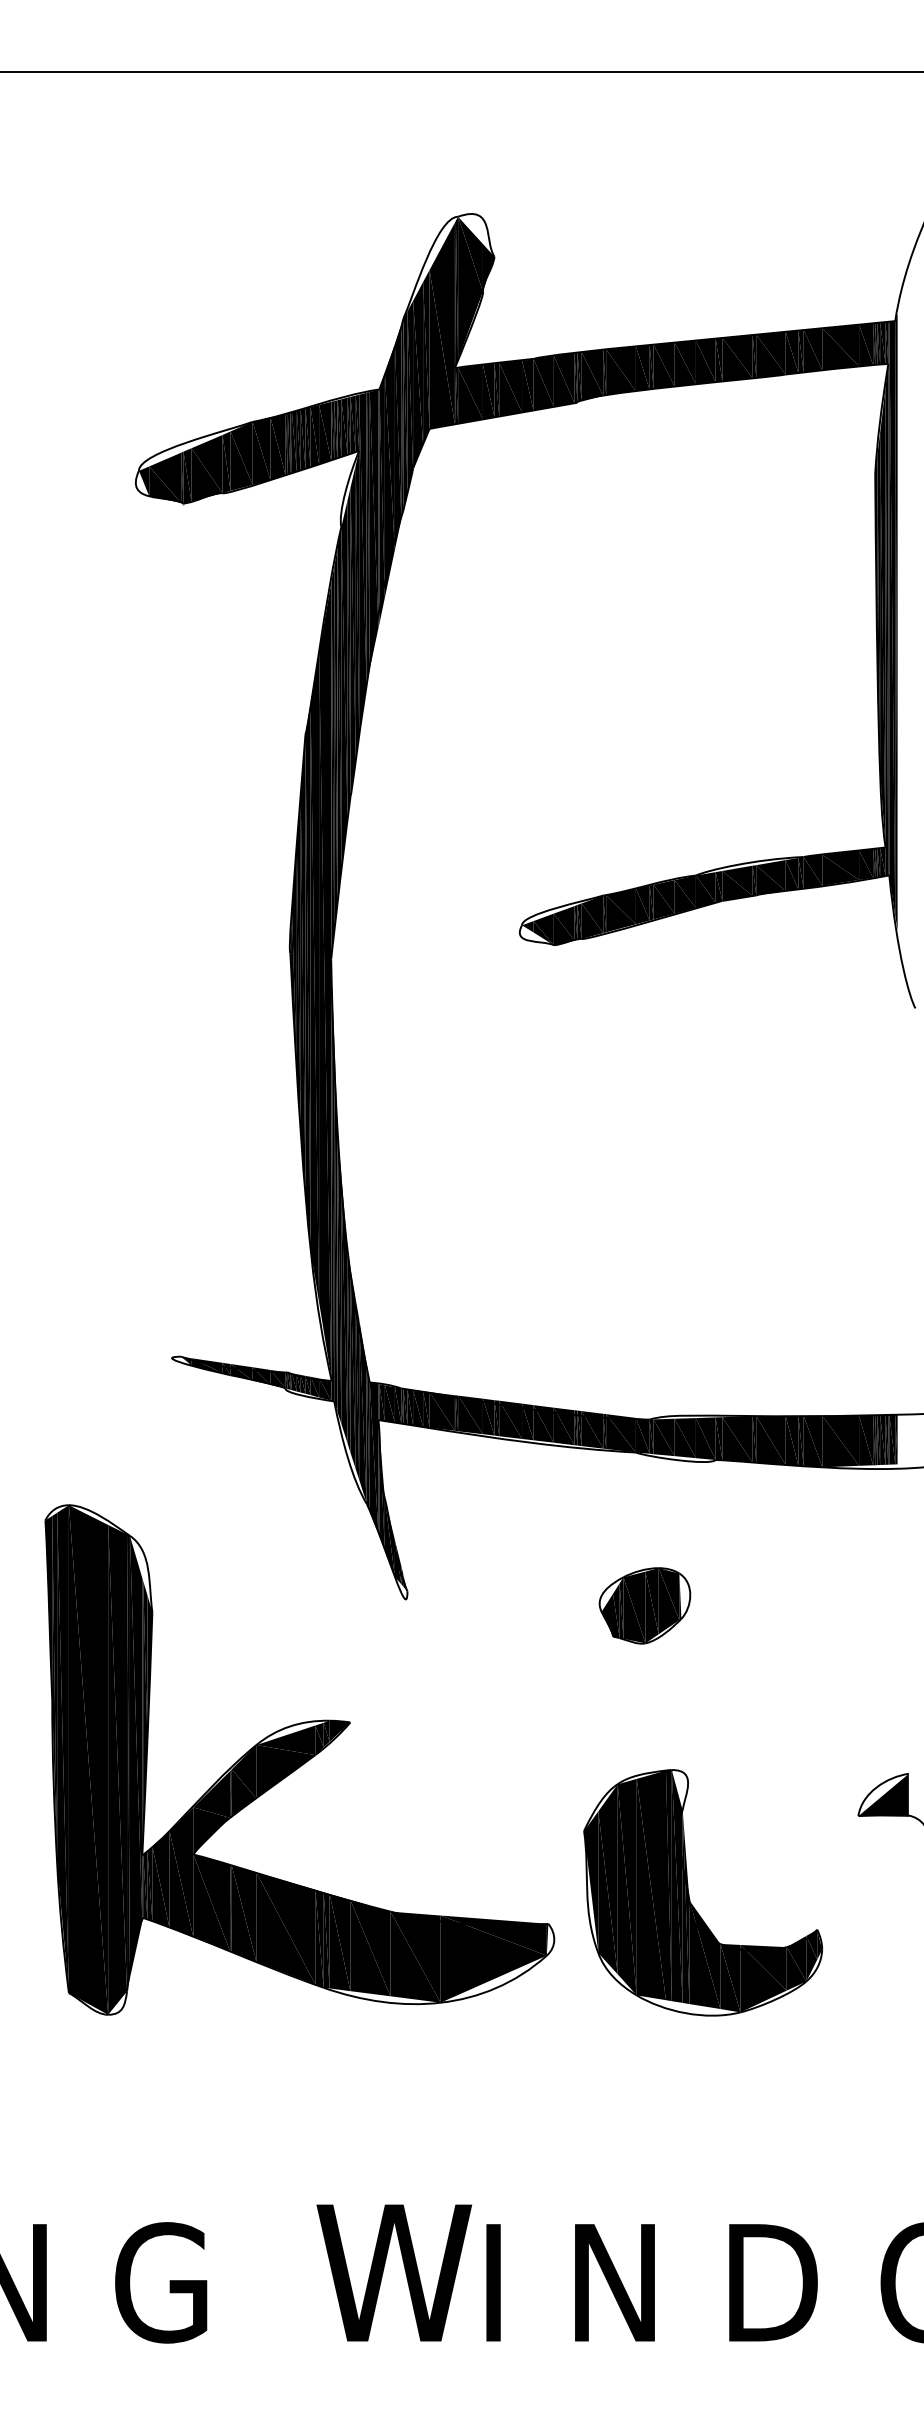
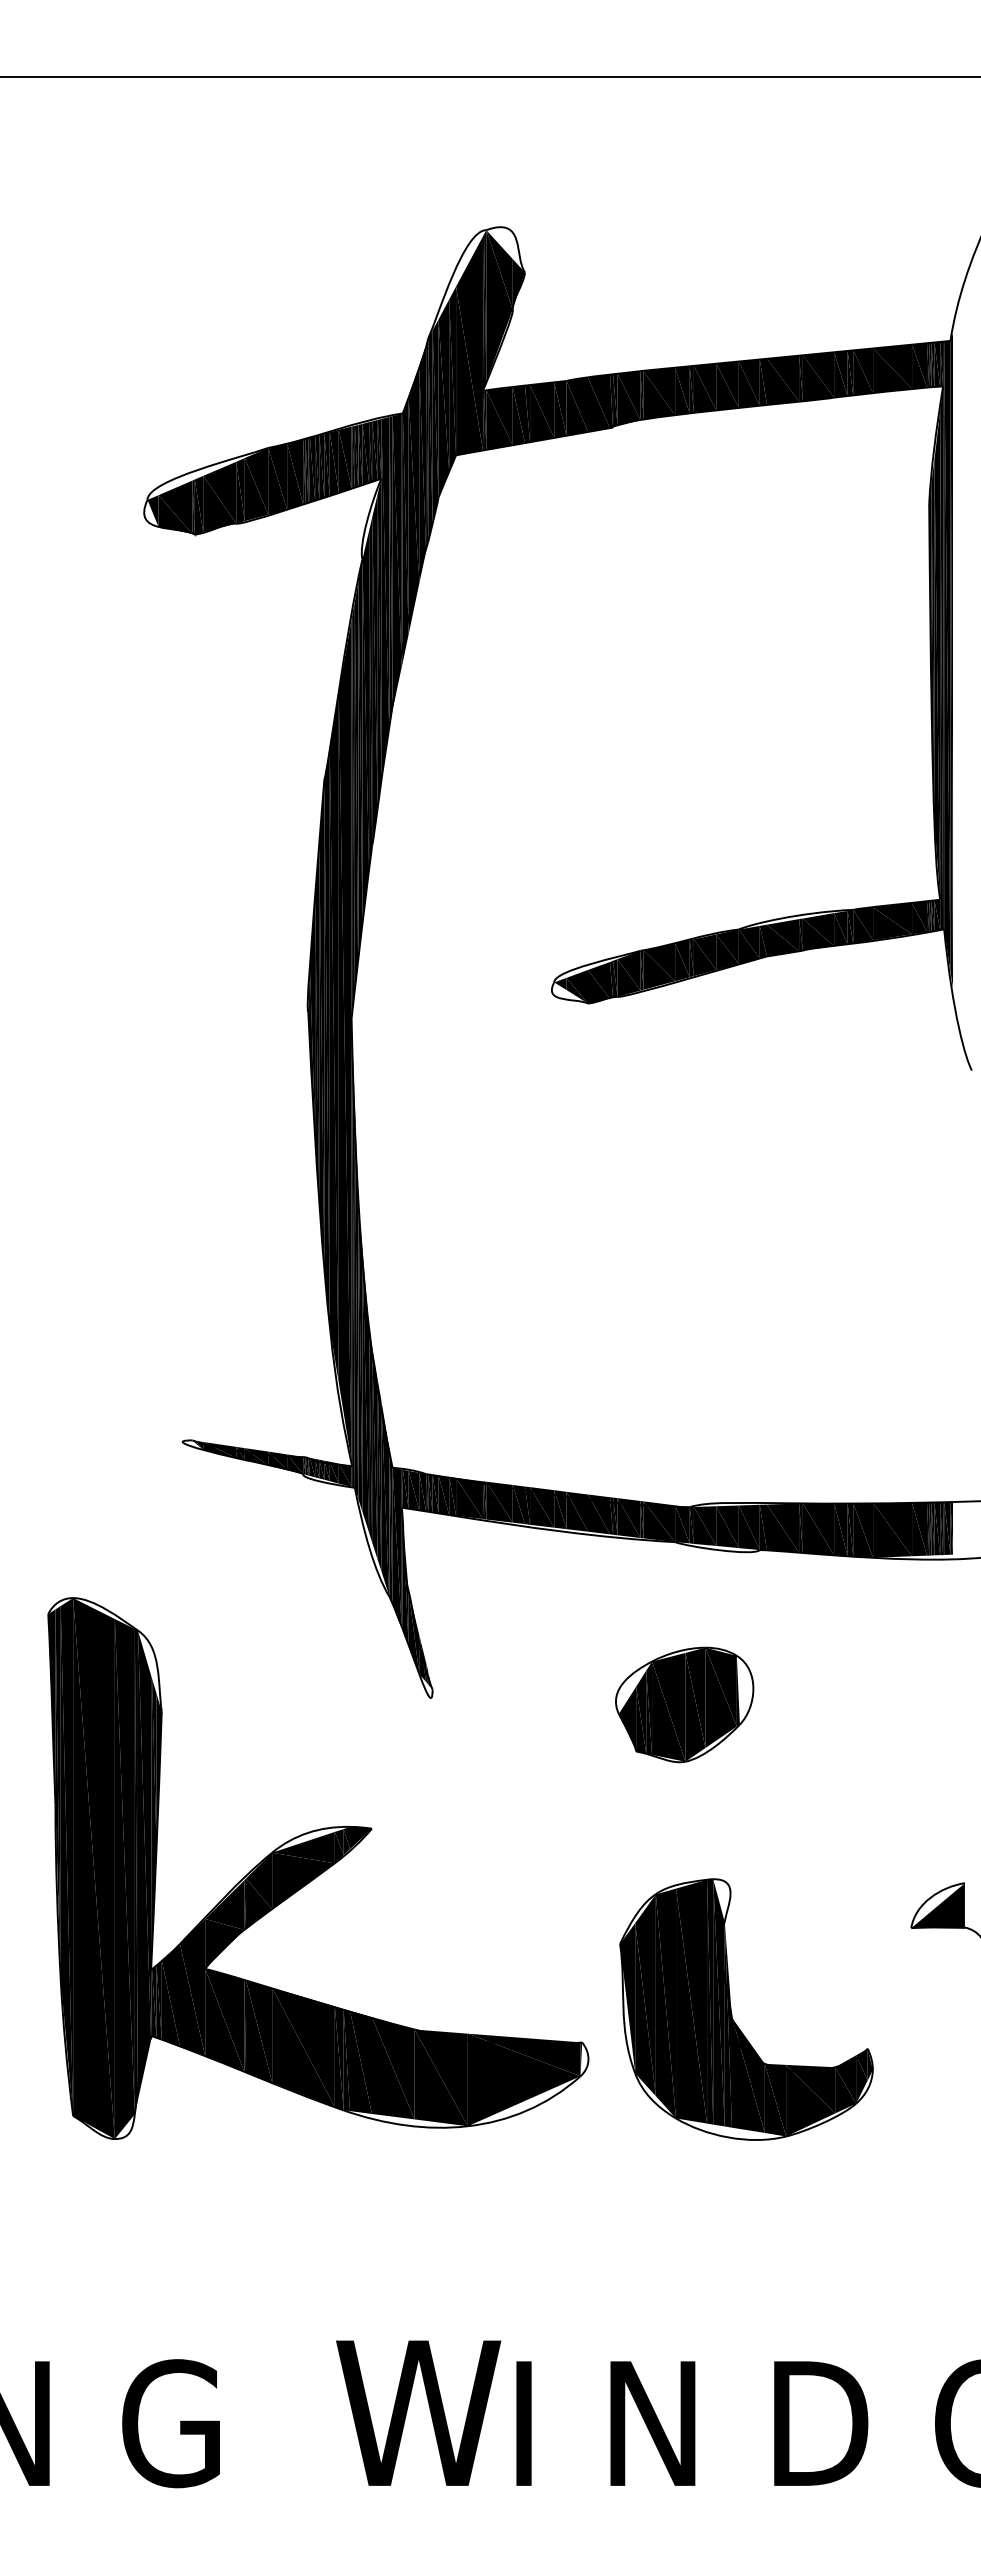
part: (644, 1605) -> (684, 1704), size x1.43

